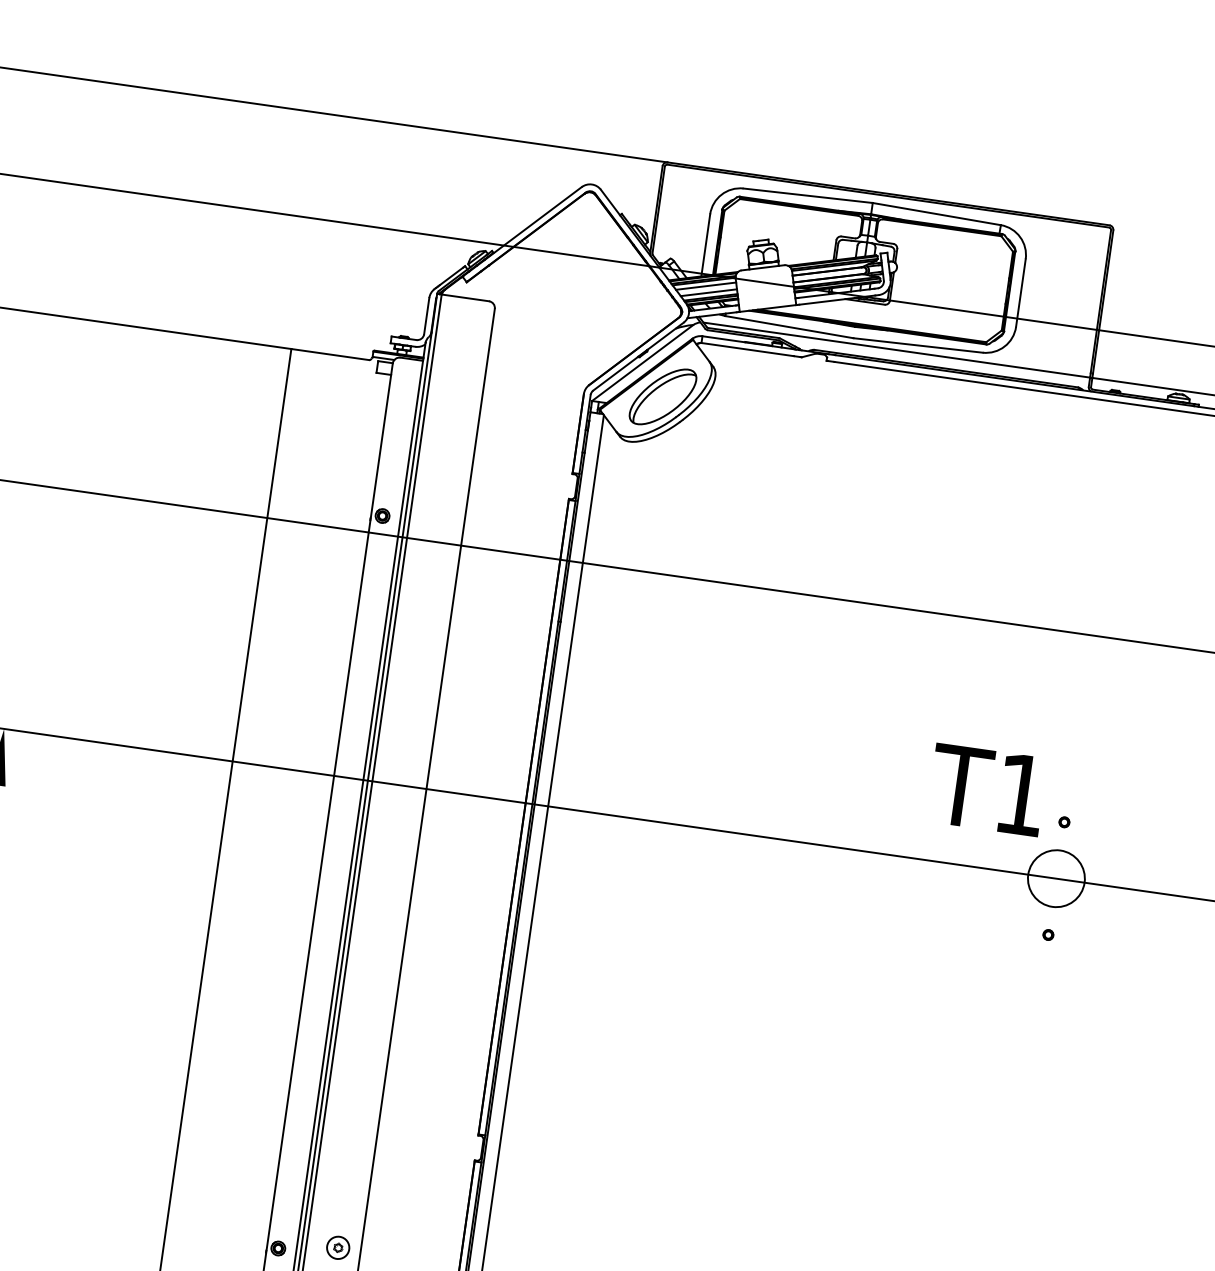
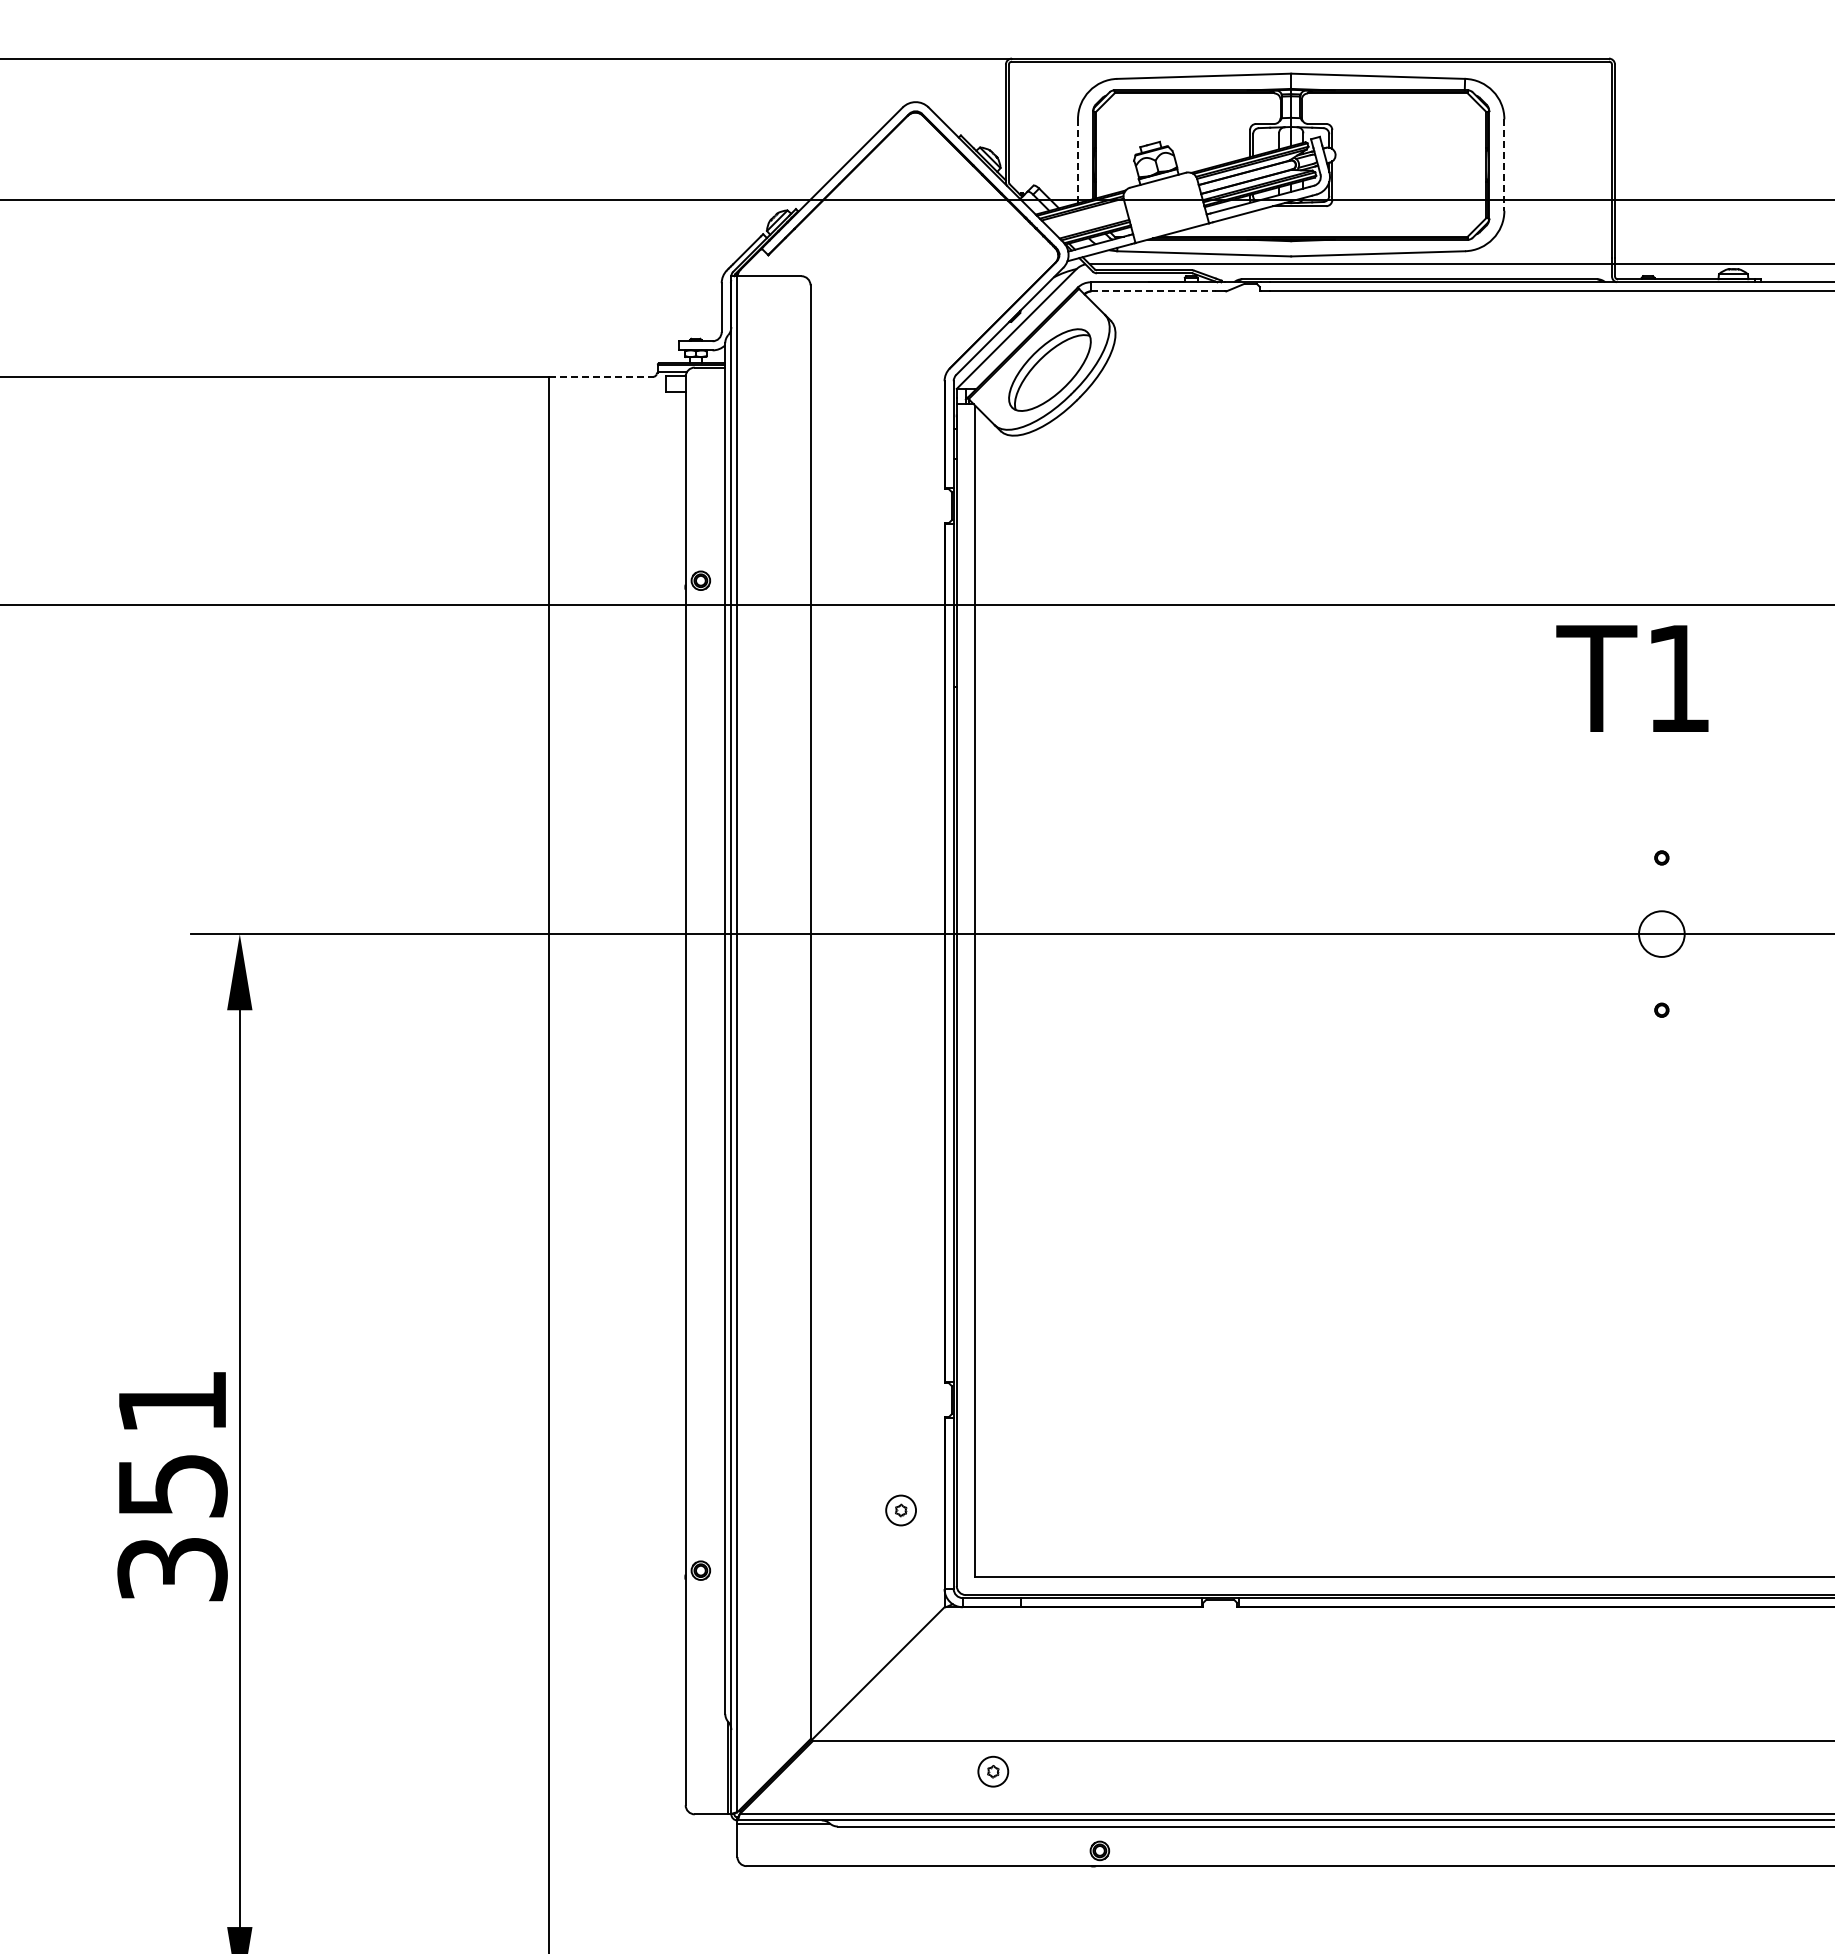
line: (705, 245) -> (1077, 161), solid -> dashed
line: (705, 285) -> (1085, 214), removed
line: (708, 292) -> (1090, 223), removed
line: (1020, 293) -> (1504, 165), solid -> dashed
line: (747, 349) -> (1153, 291), solid -> dashed
line: (330, 354) -> (601, 376), solid -> dashed
text: (987, 789) -> (1632, 678), moved
circle: (1056, 878) -> (1661, 934), size x0.6
part: (337, 1247) -> (900, 1510), moved

